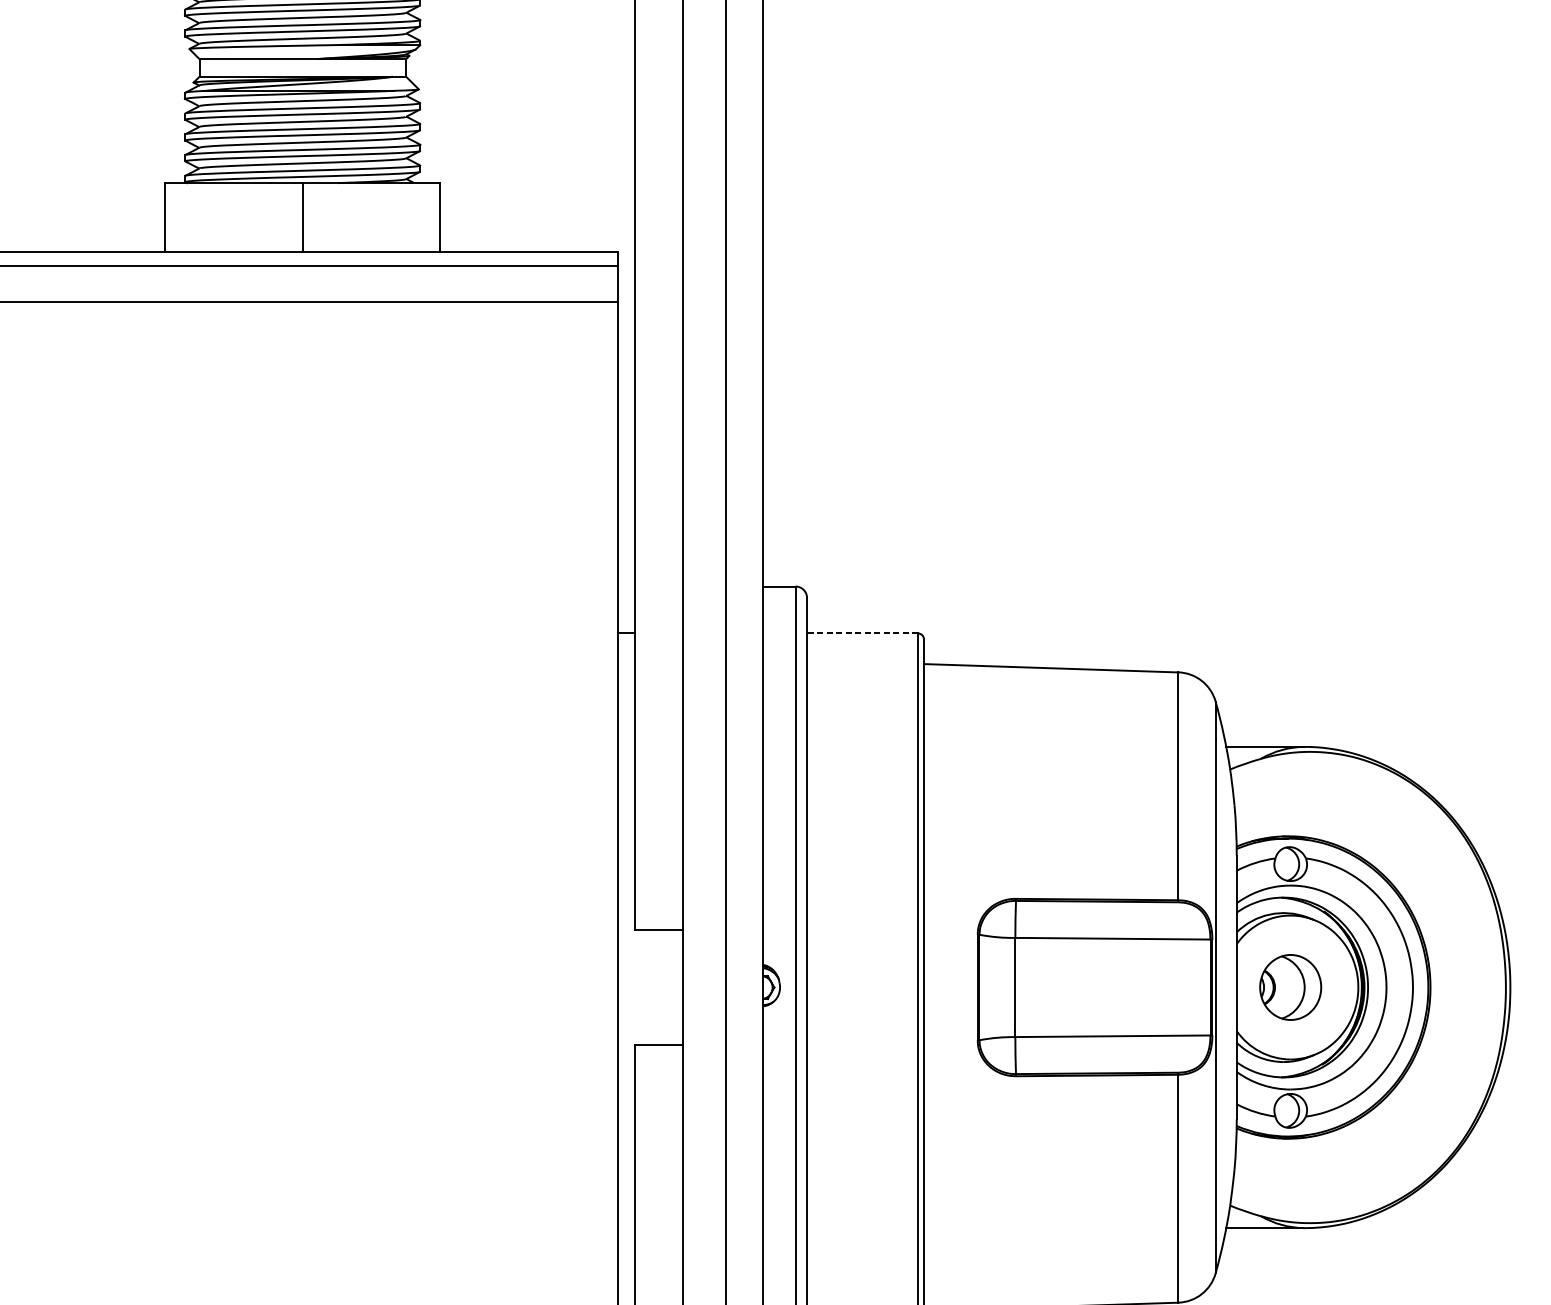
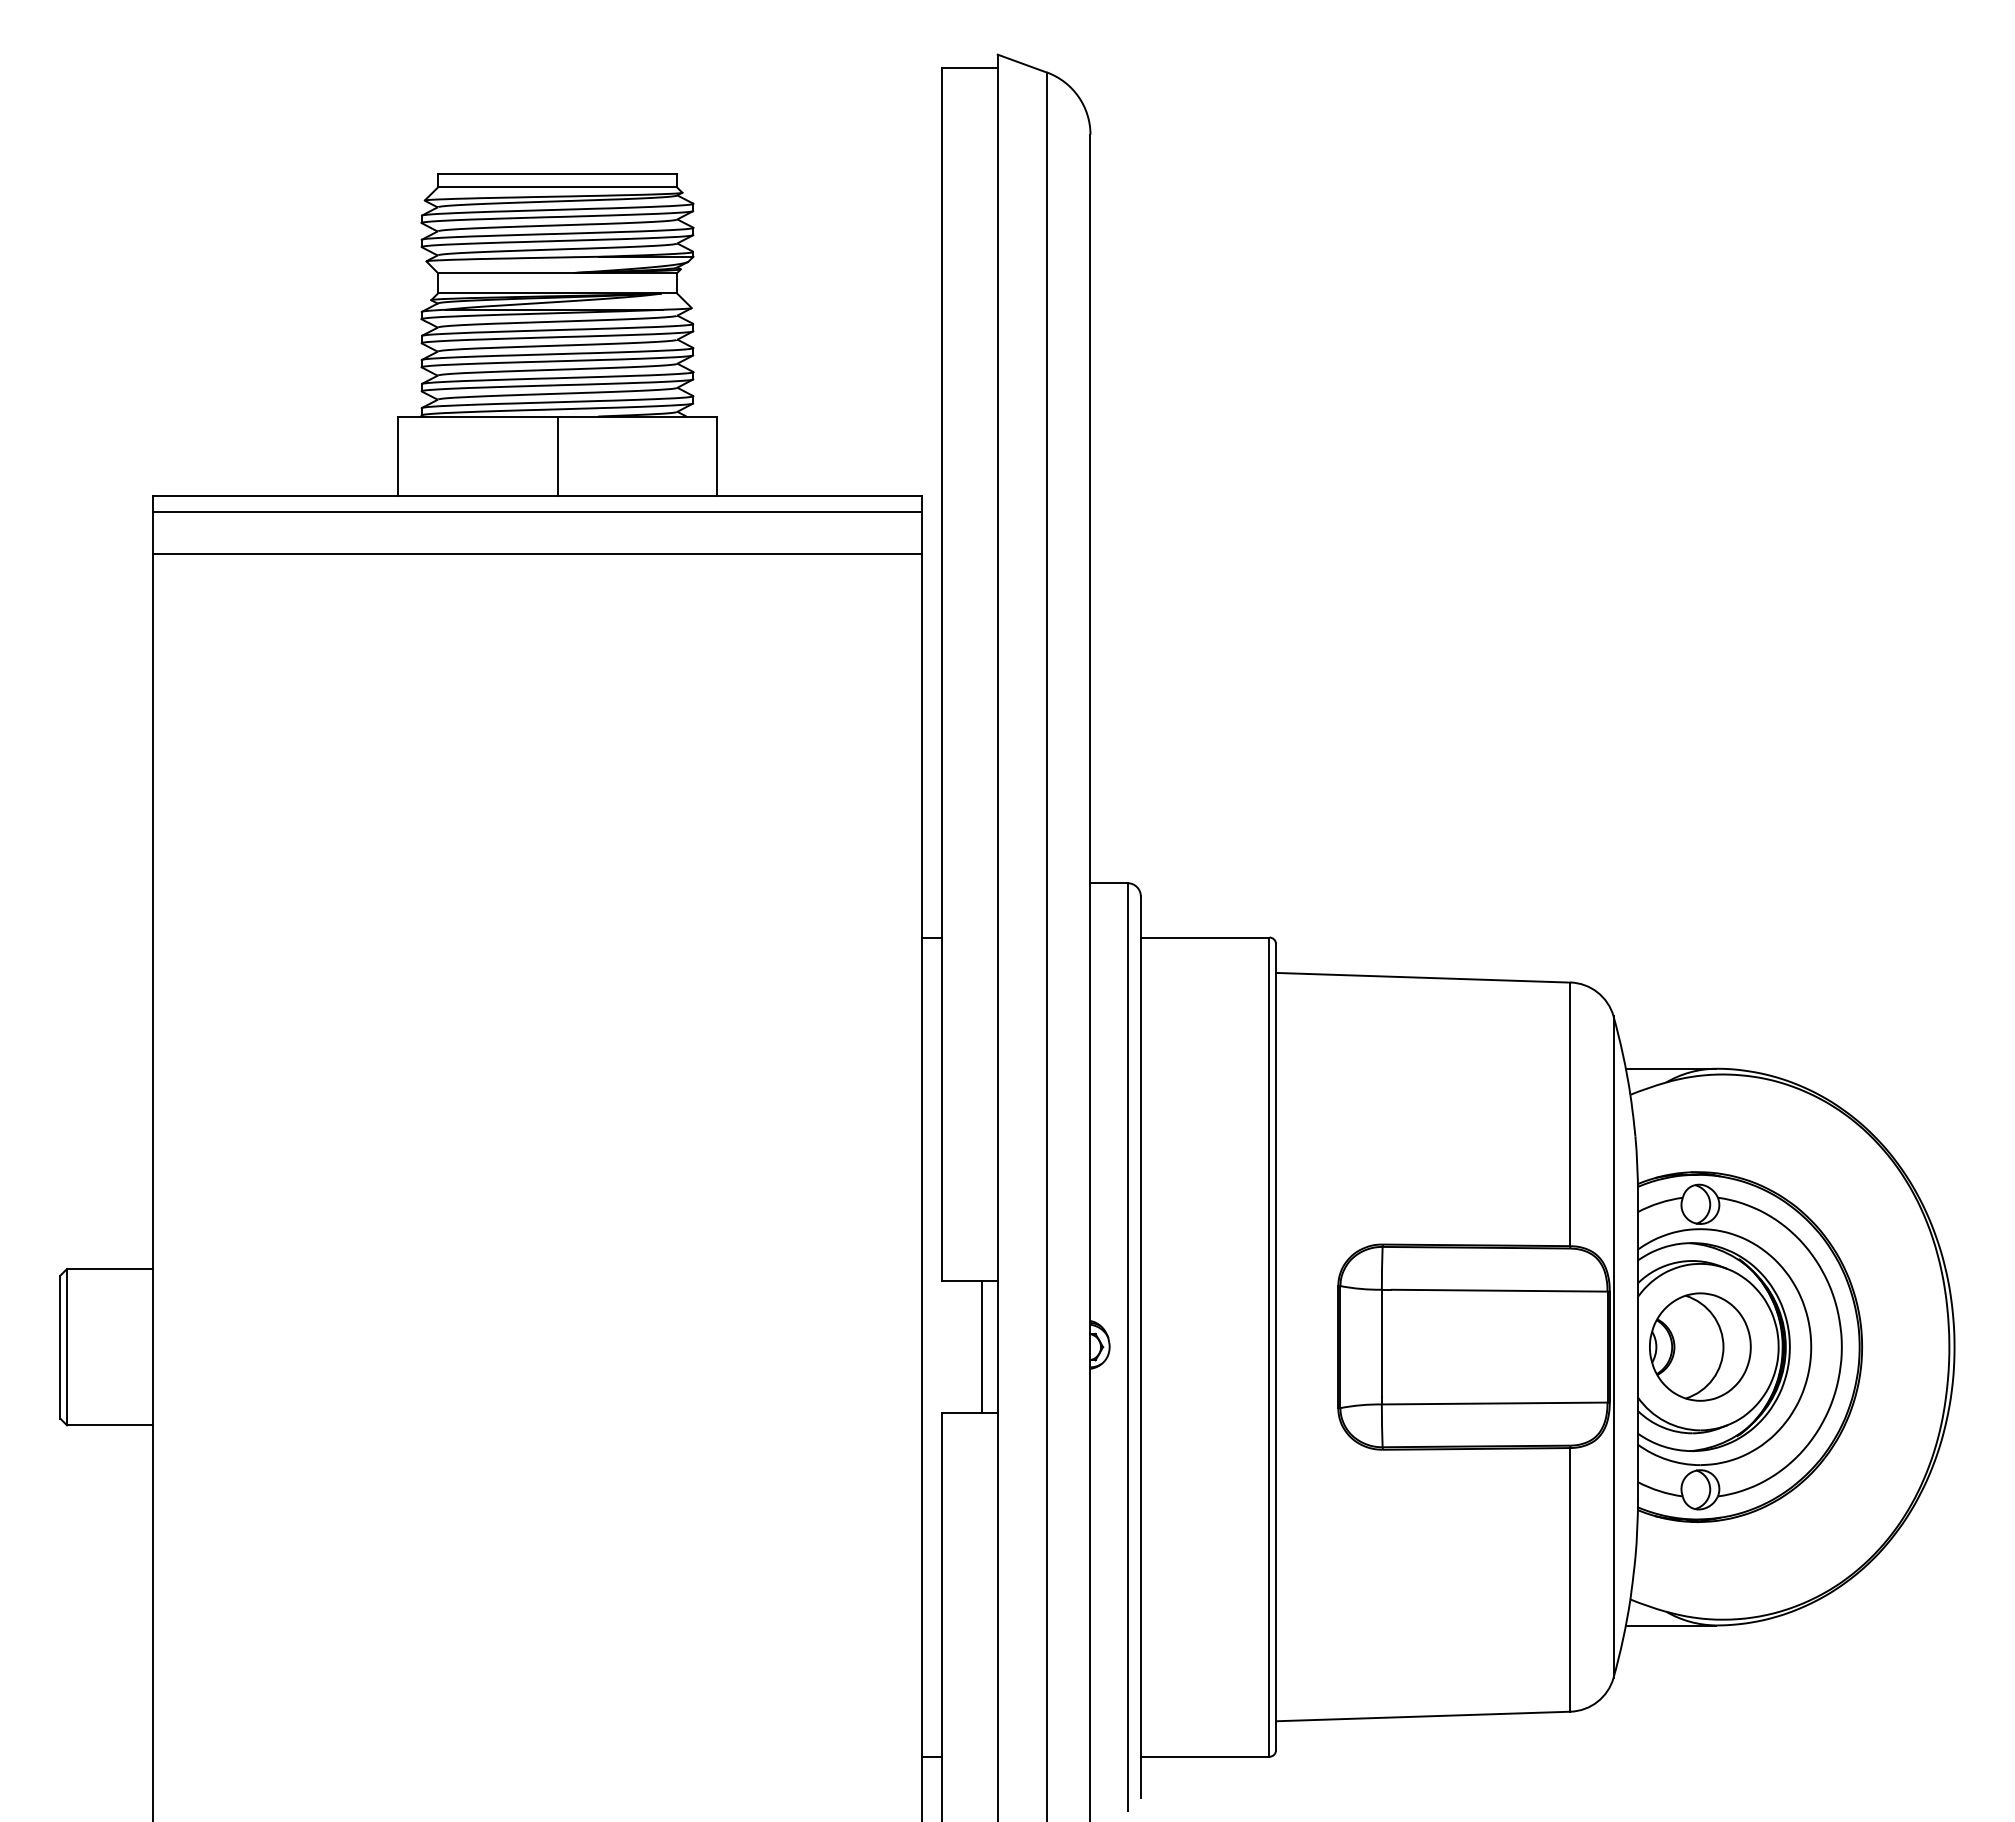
line: (862, 633) -> (1204, 937), dashed -> solid
line: (669, 986) -> (981, 1346), added
part: (1290, 986) -> (1700, 1346), size x1.43

